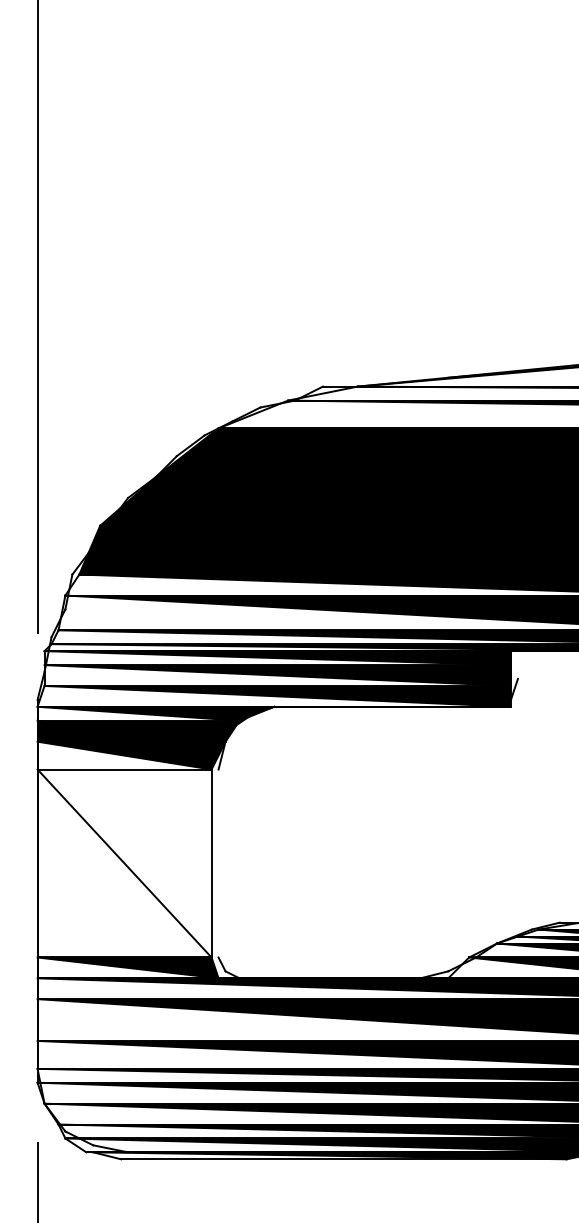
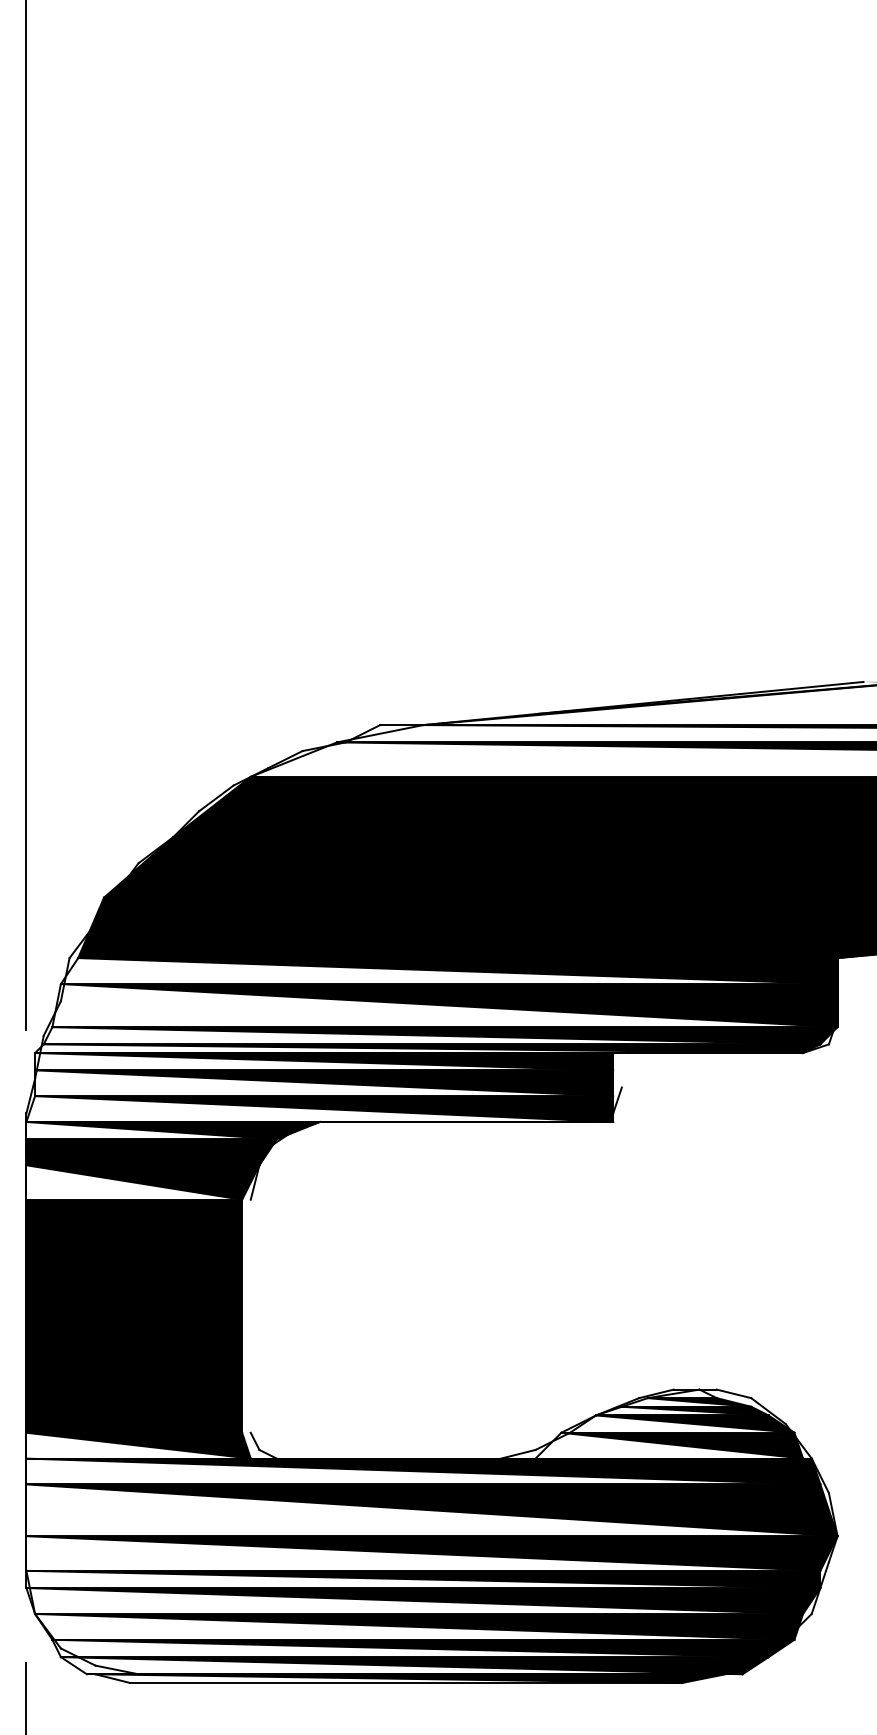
fill: (124, 862) -> (134, 1315), added

